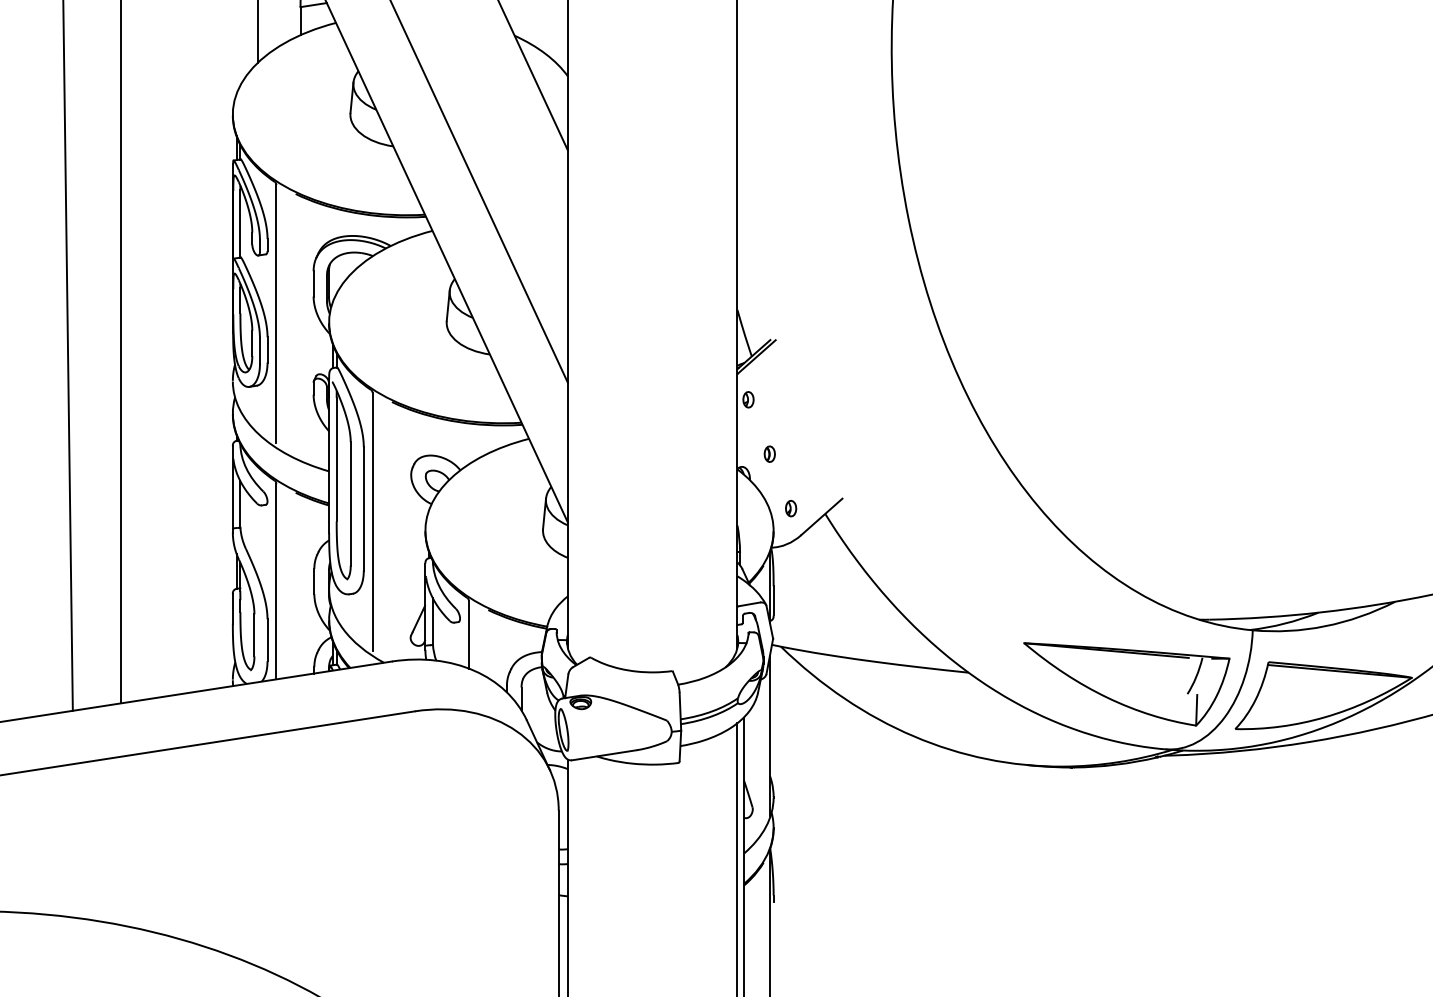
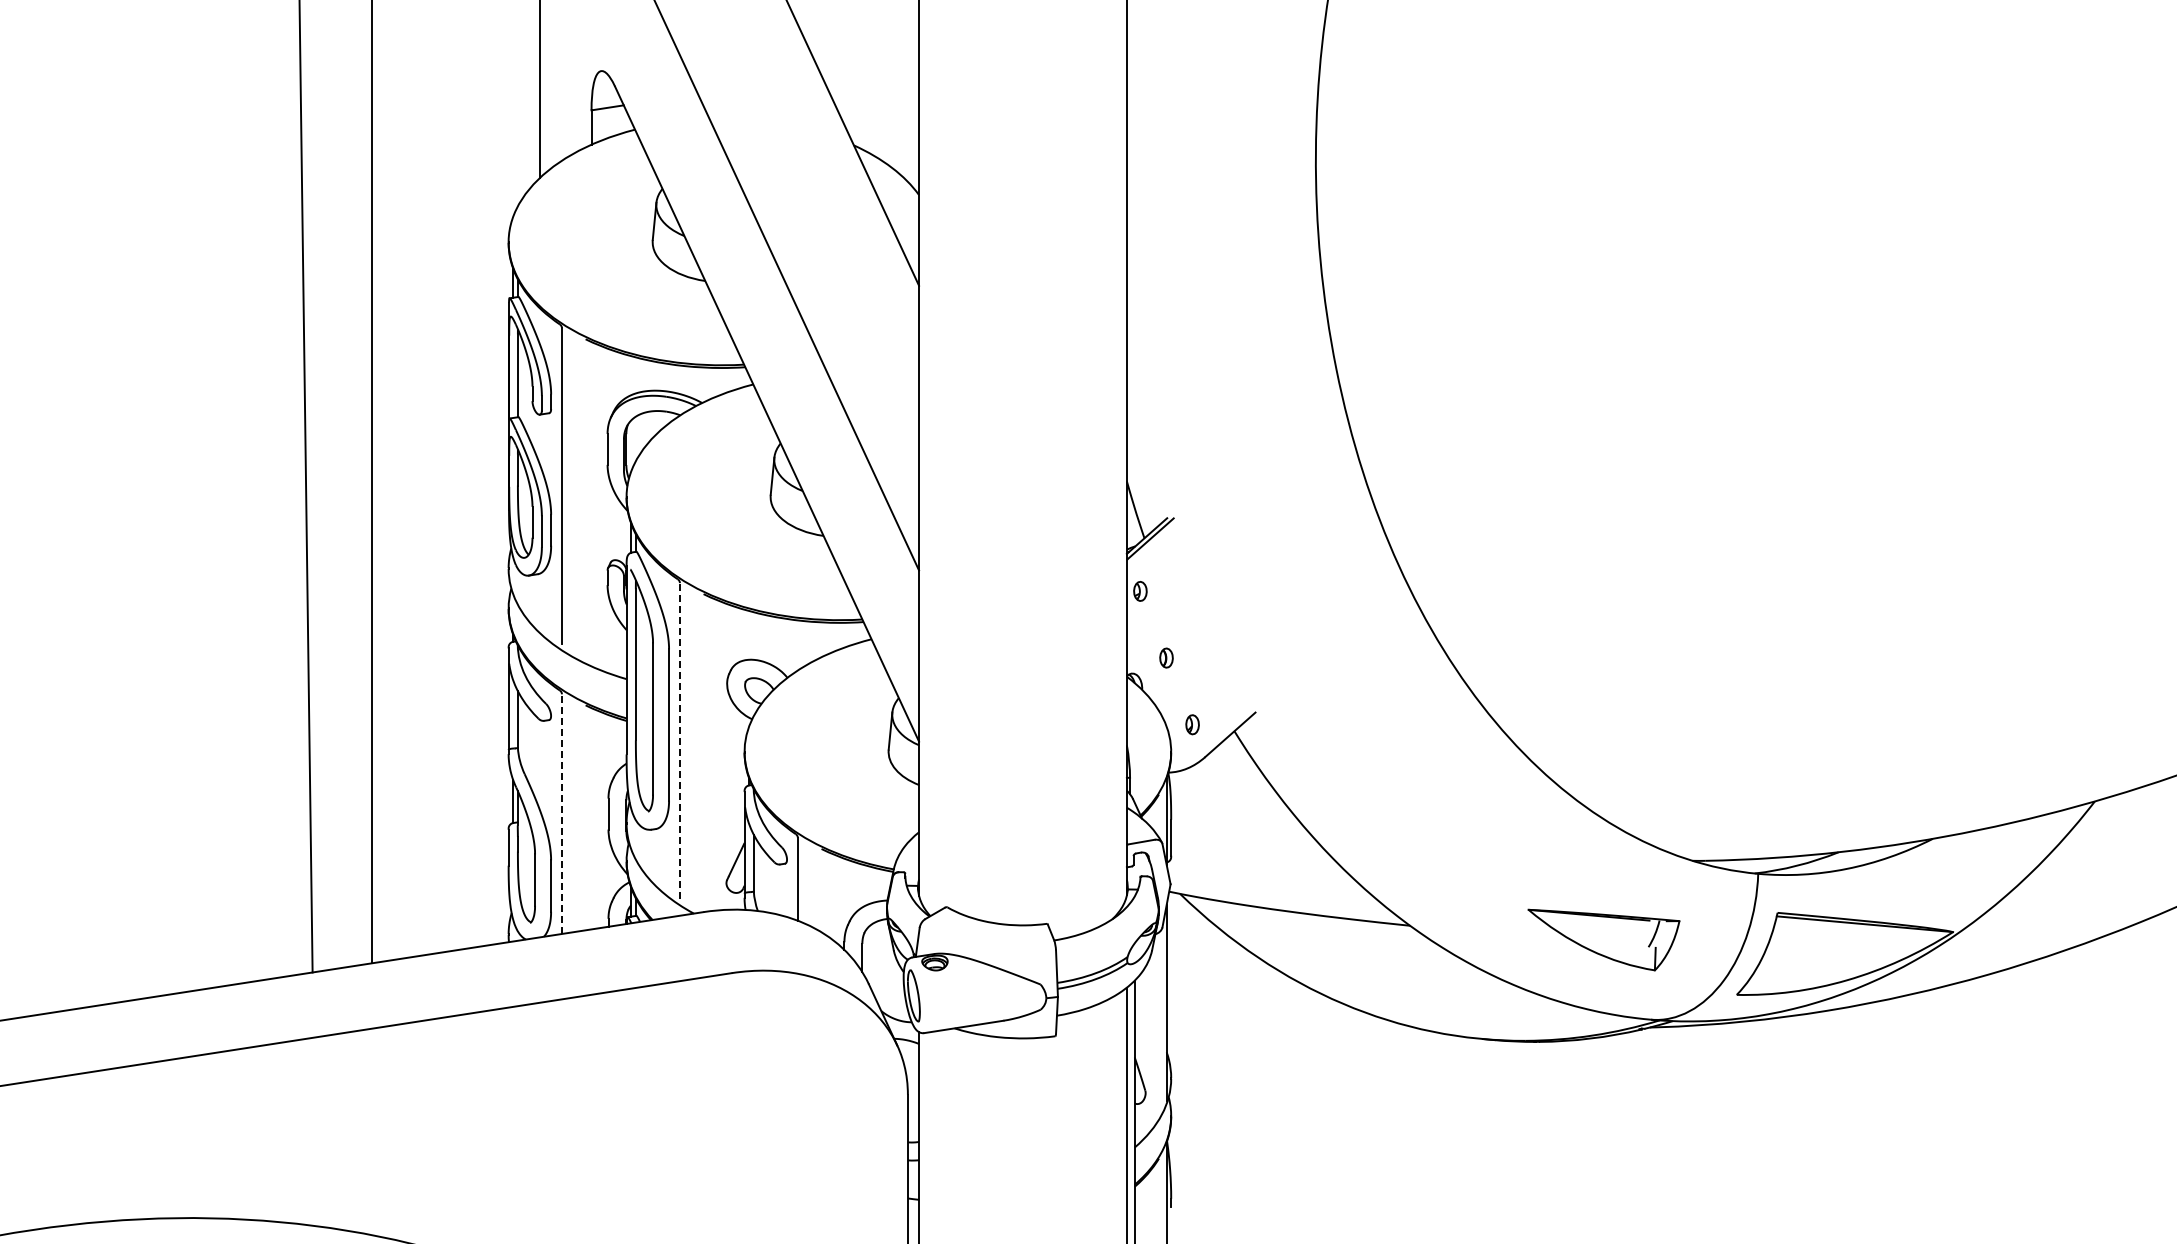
line: (372, 521) -> (679, 740), solid -> dashed
line: (275, 581) -> (561, 814), solid -> dashed
part: (1126, 683) -> (1603, 939), size x0.6

